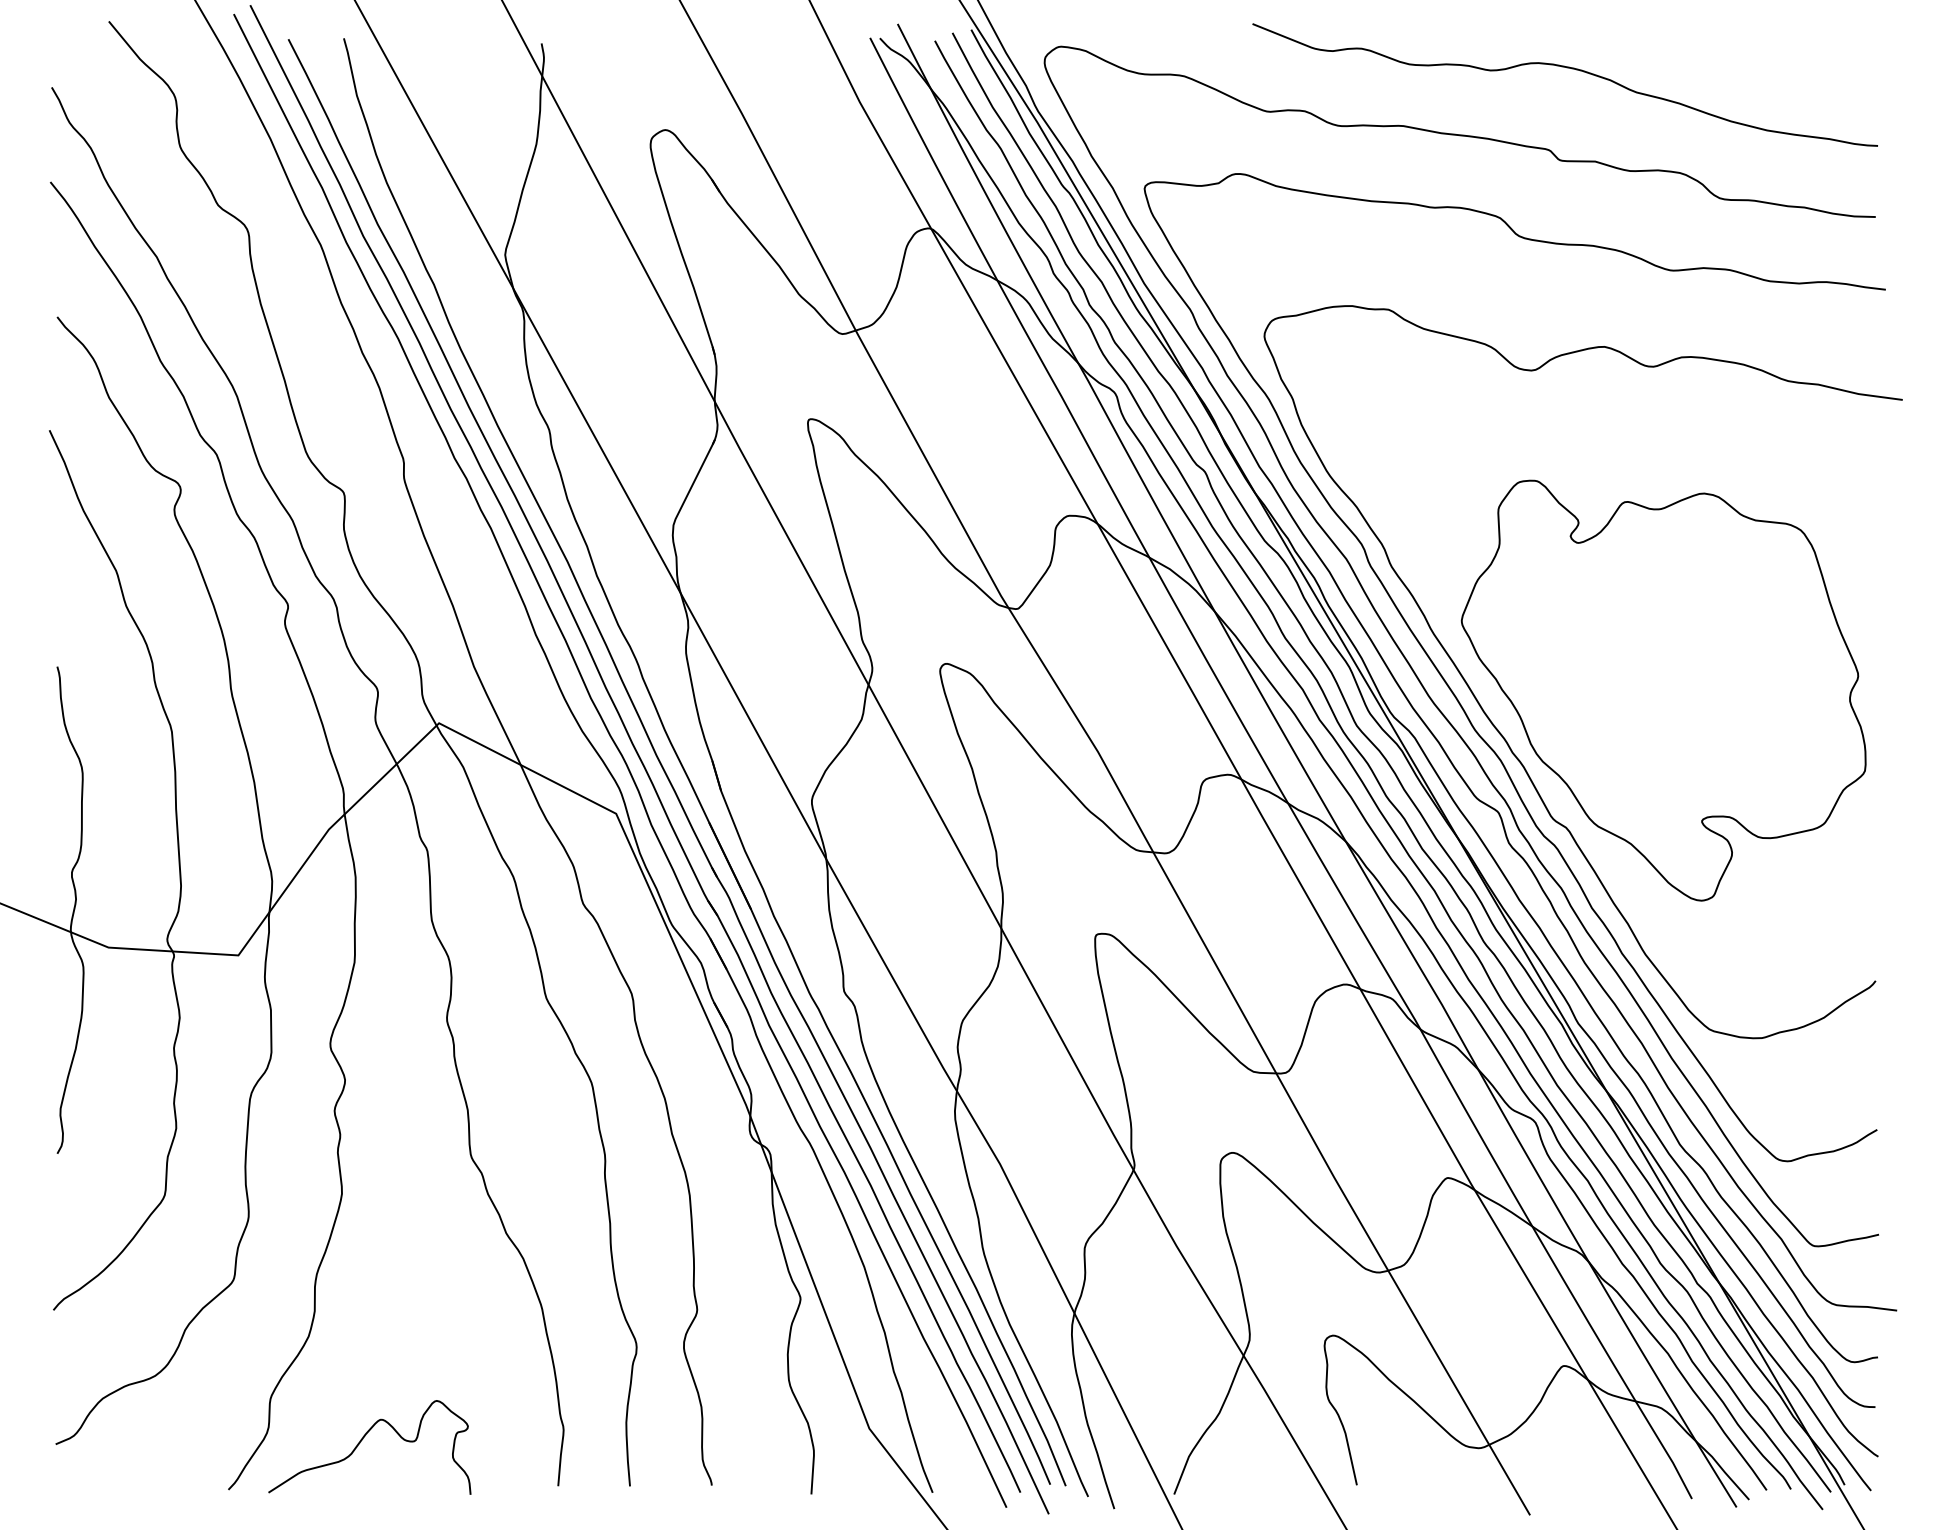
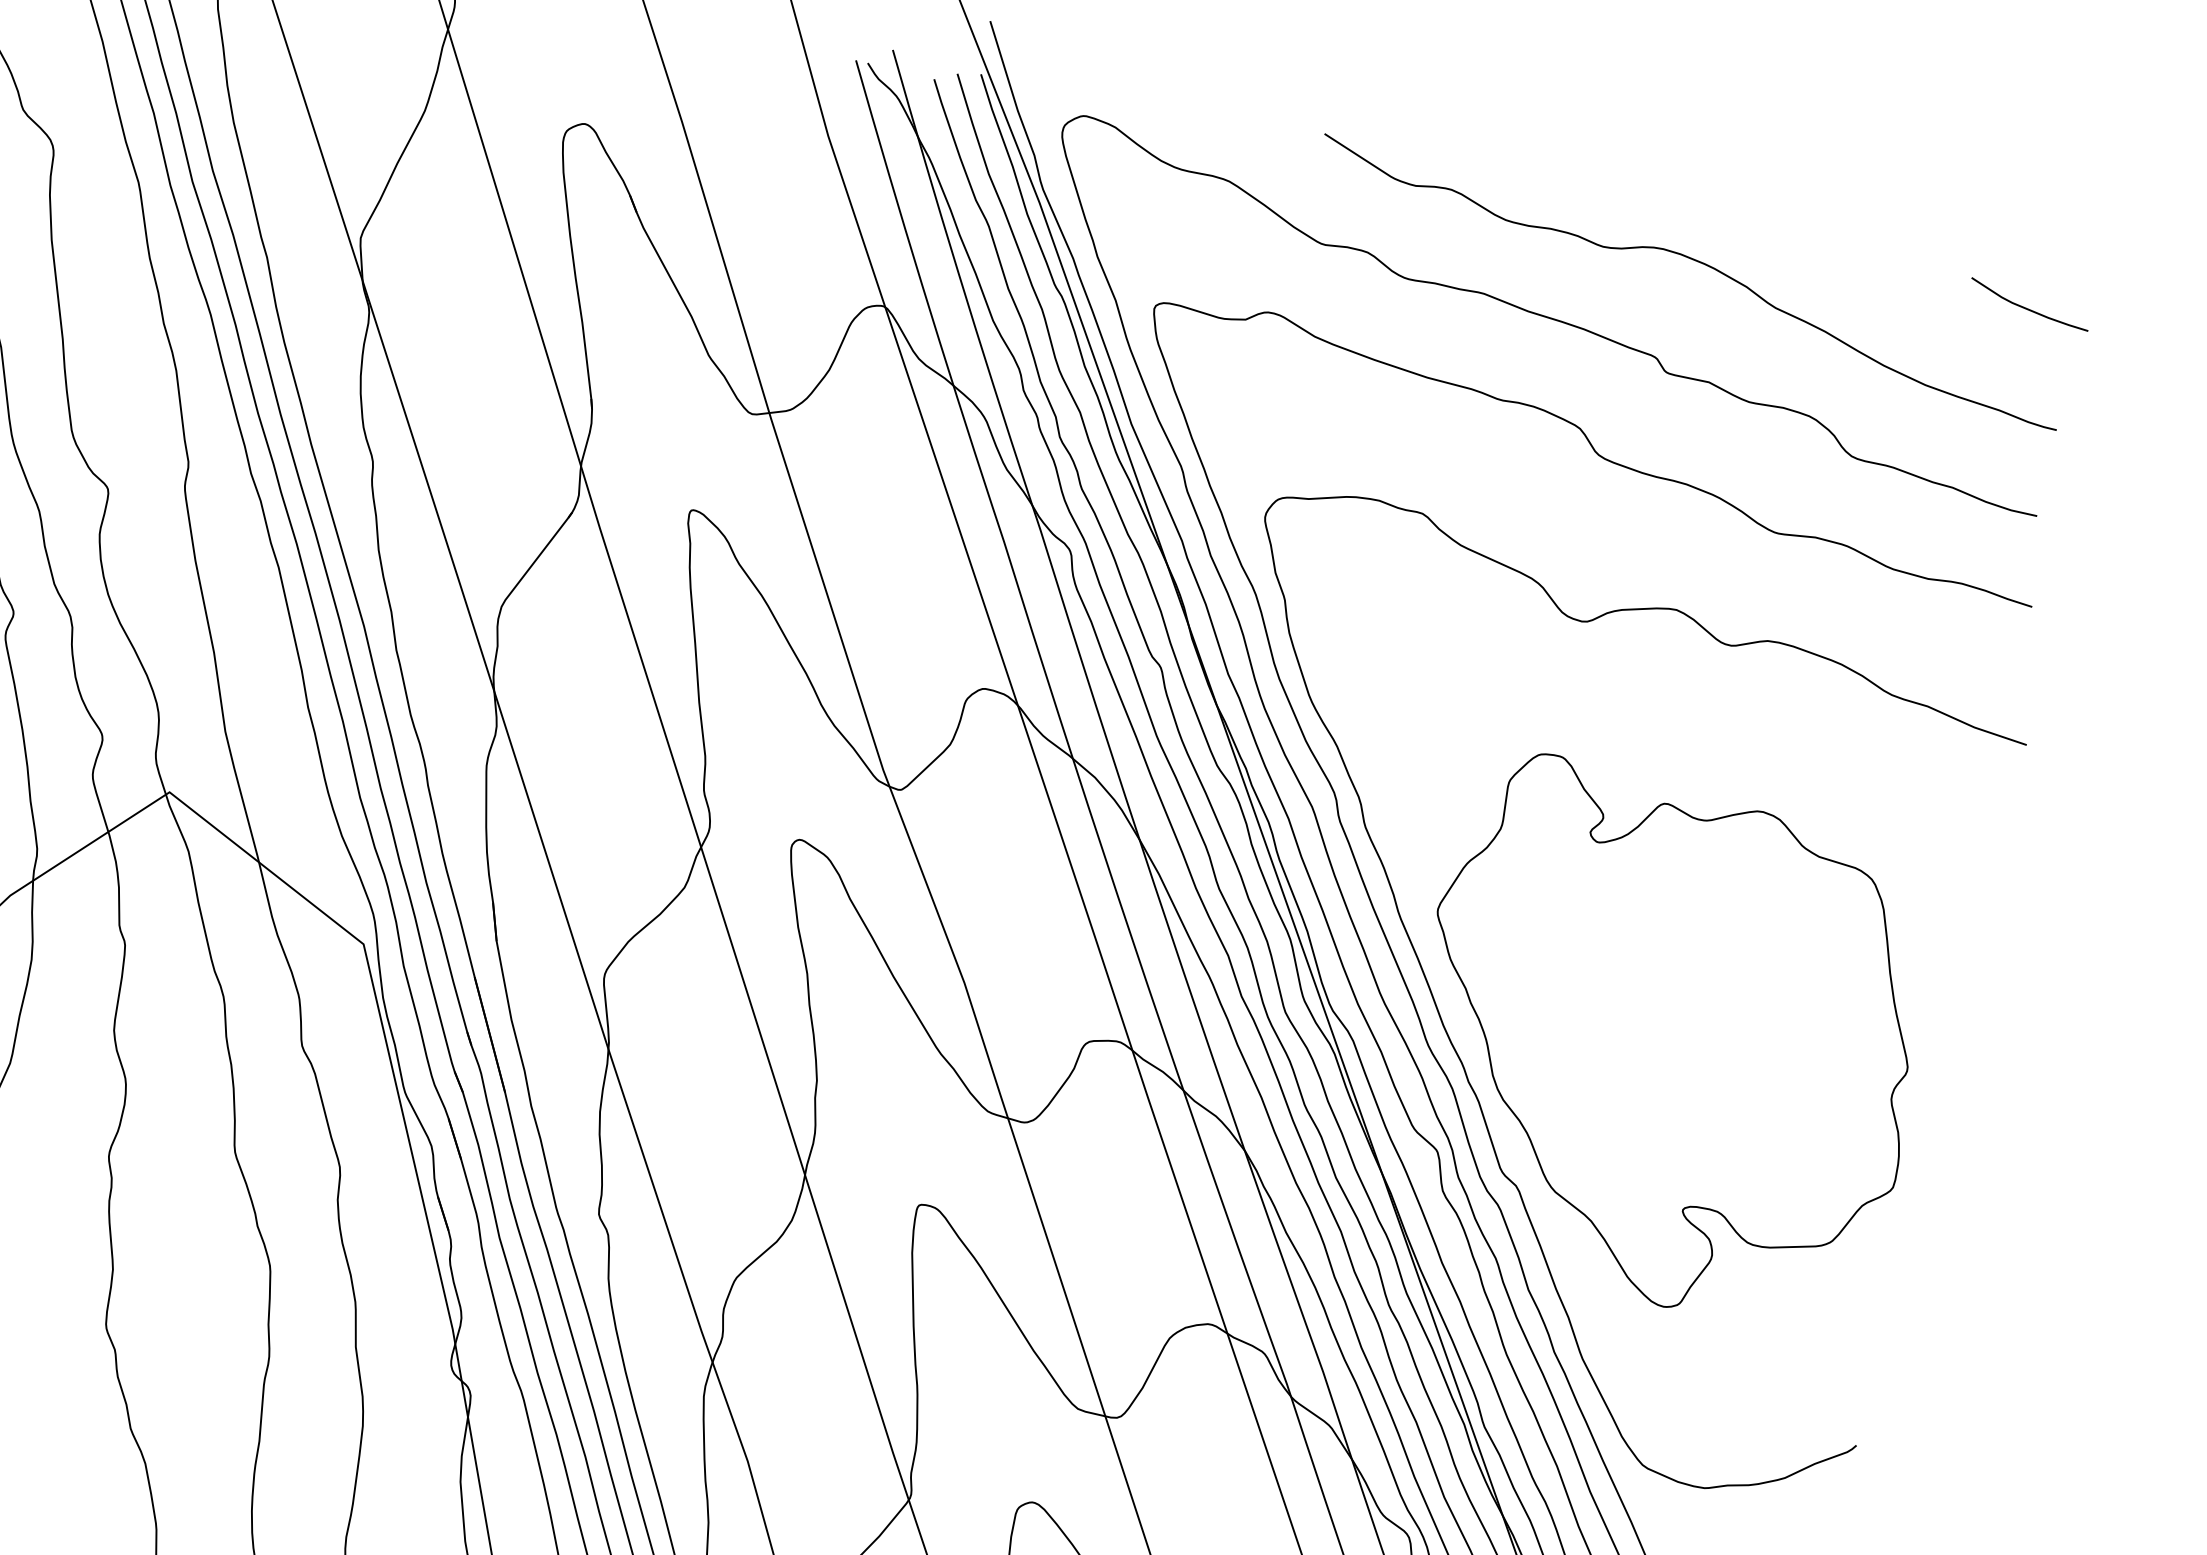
curve: (1836, 53) -> (2028, 307), added

